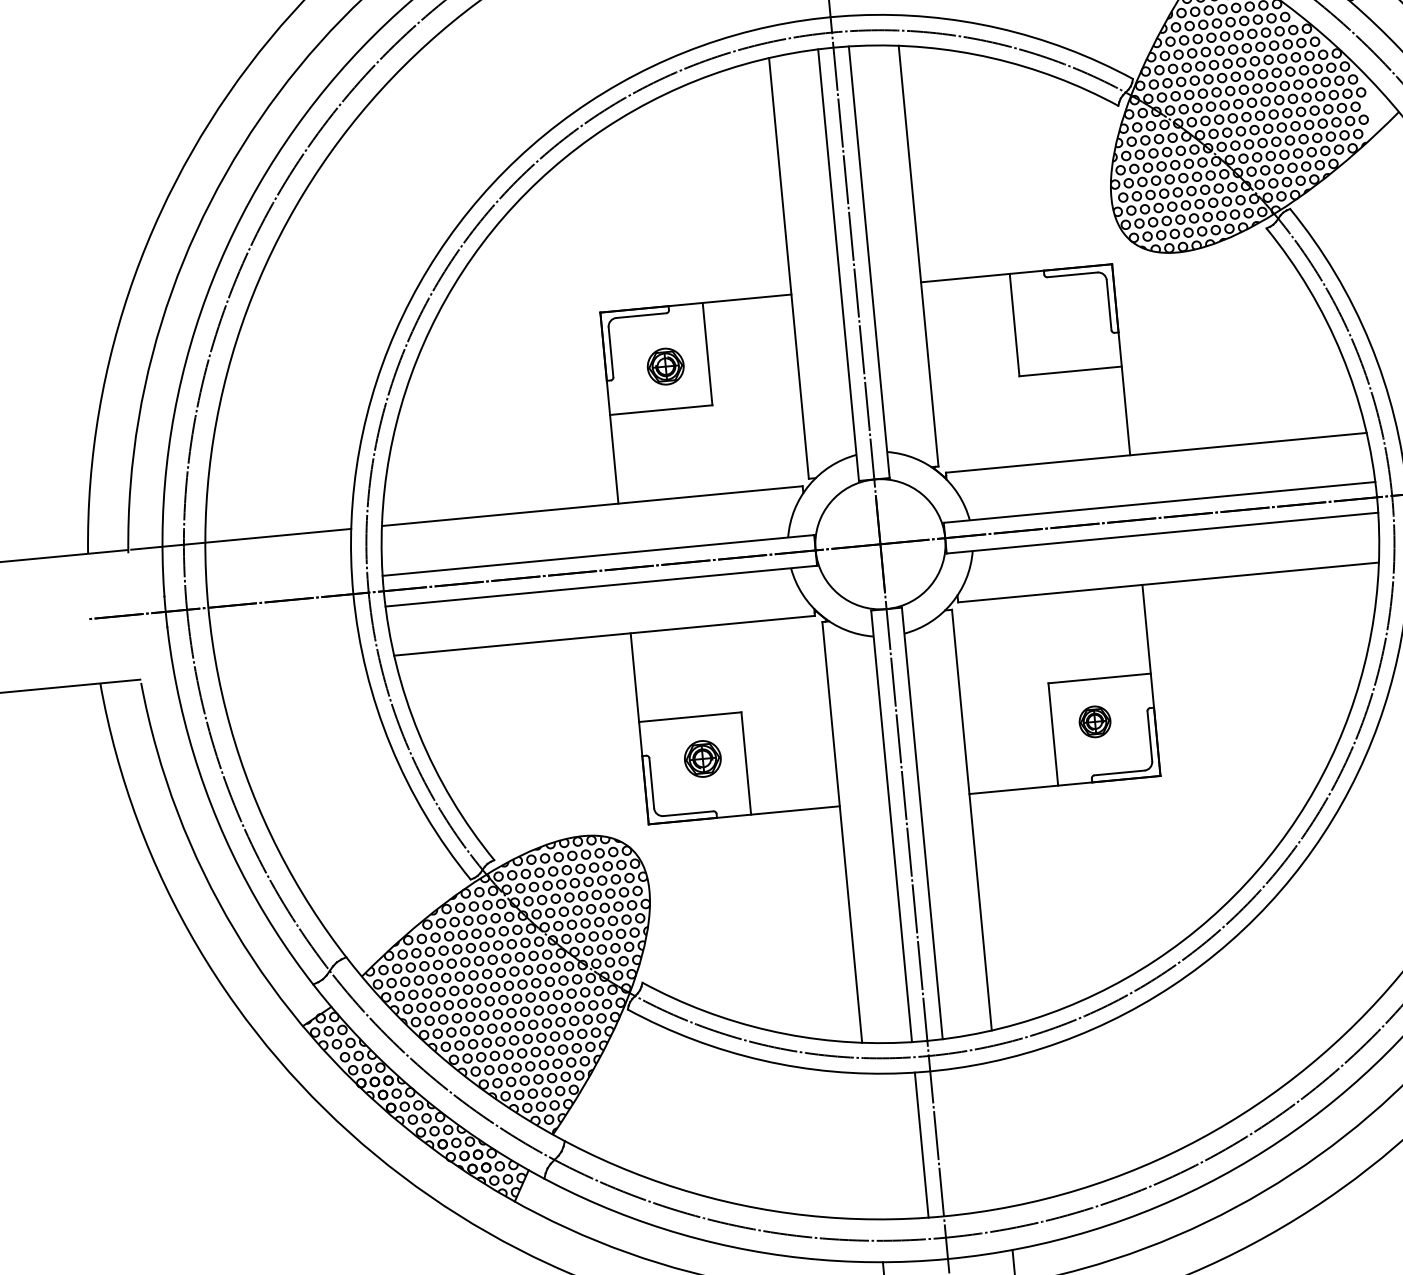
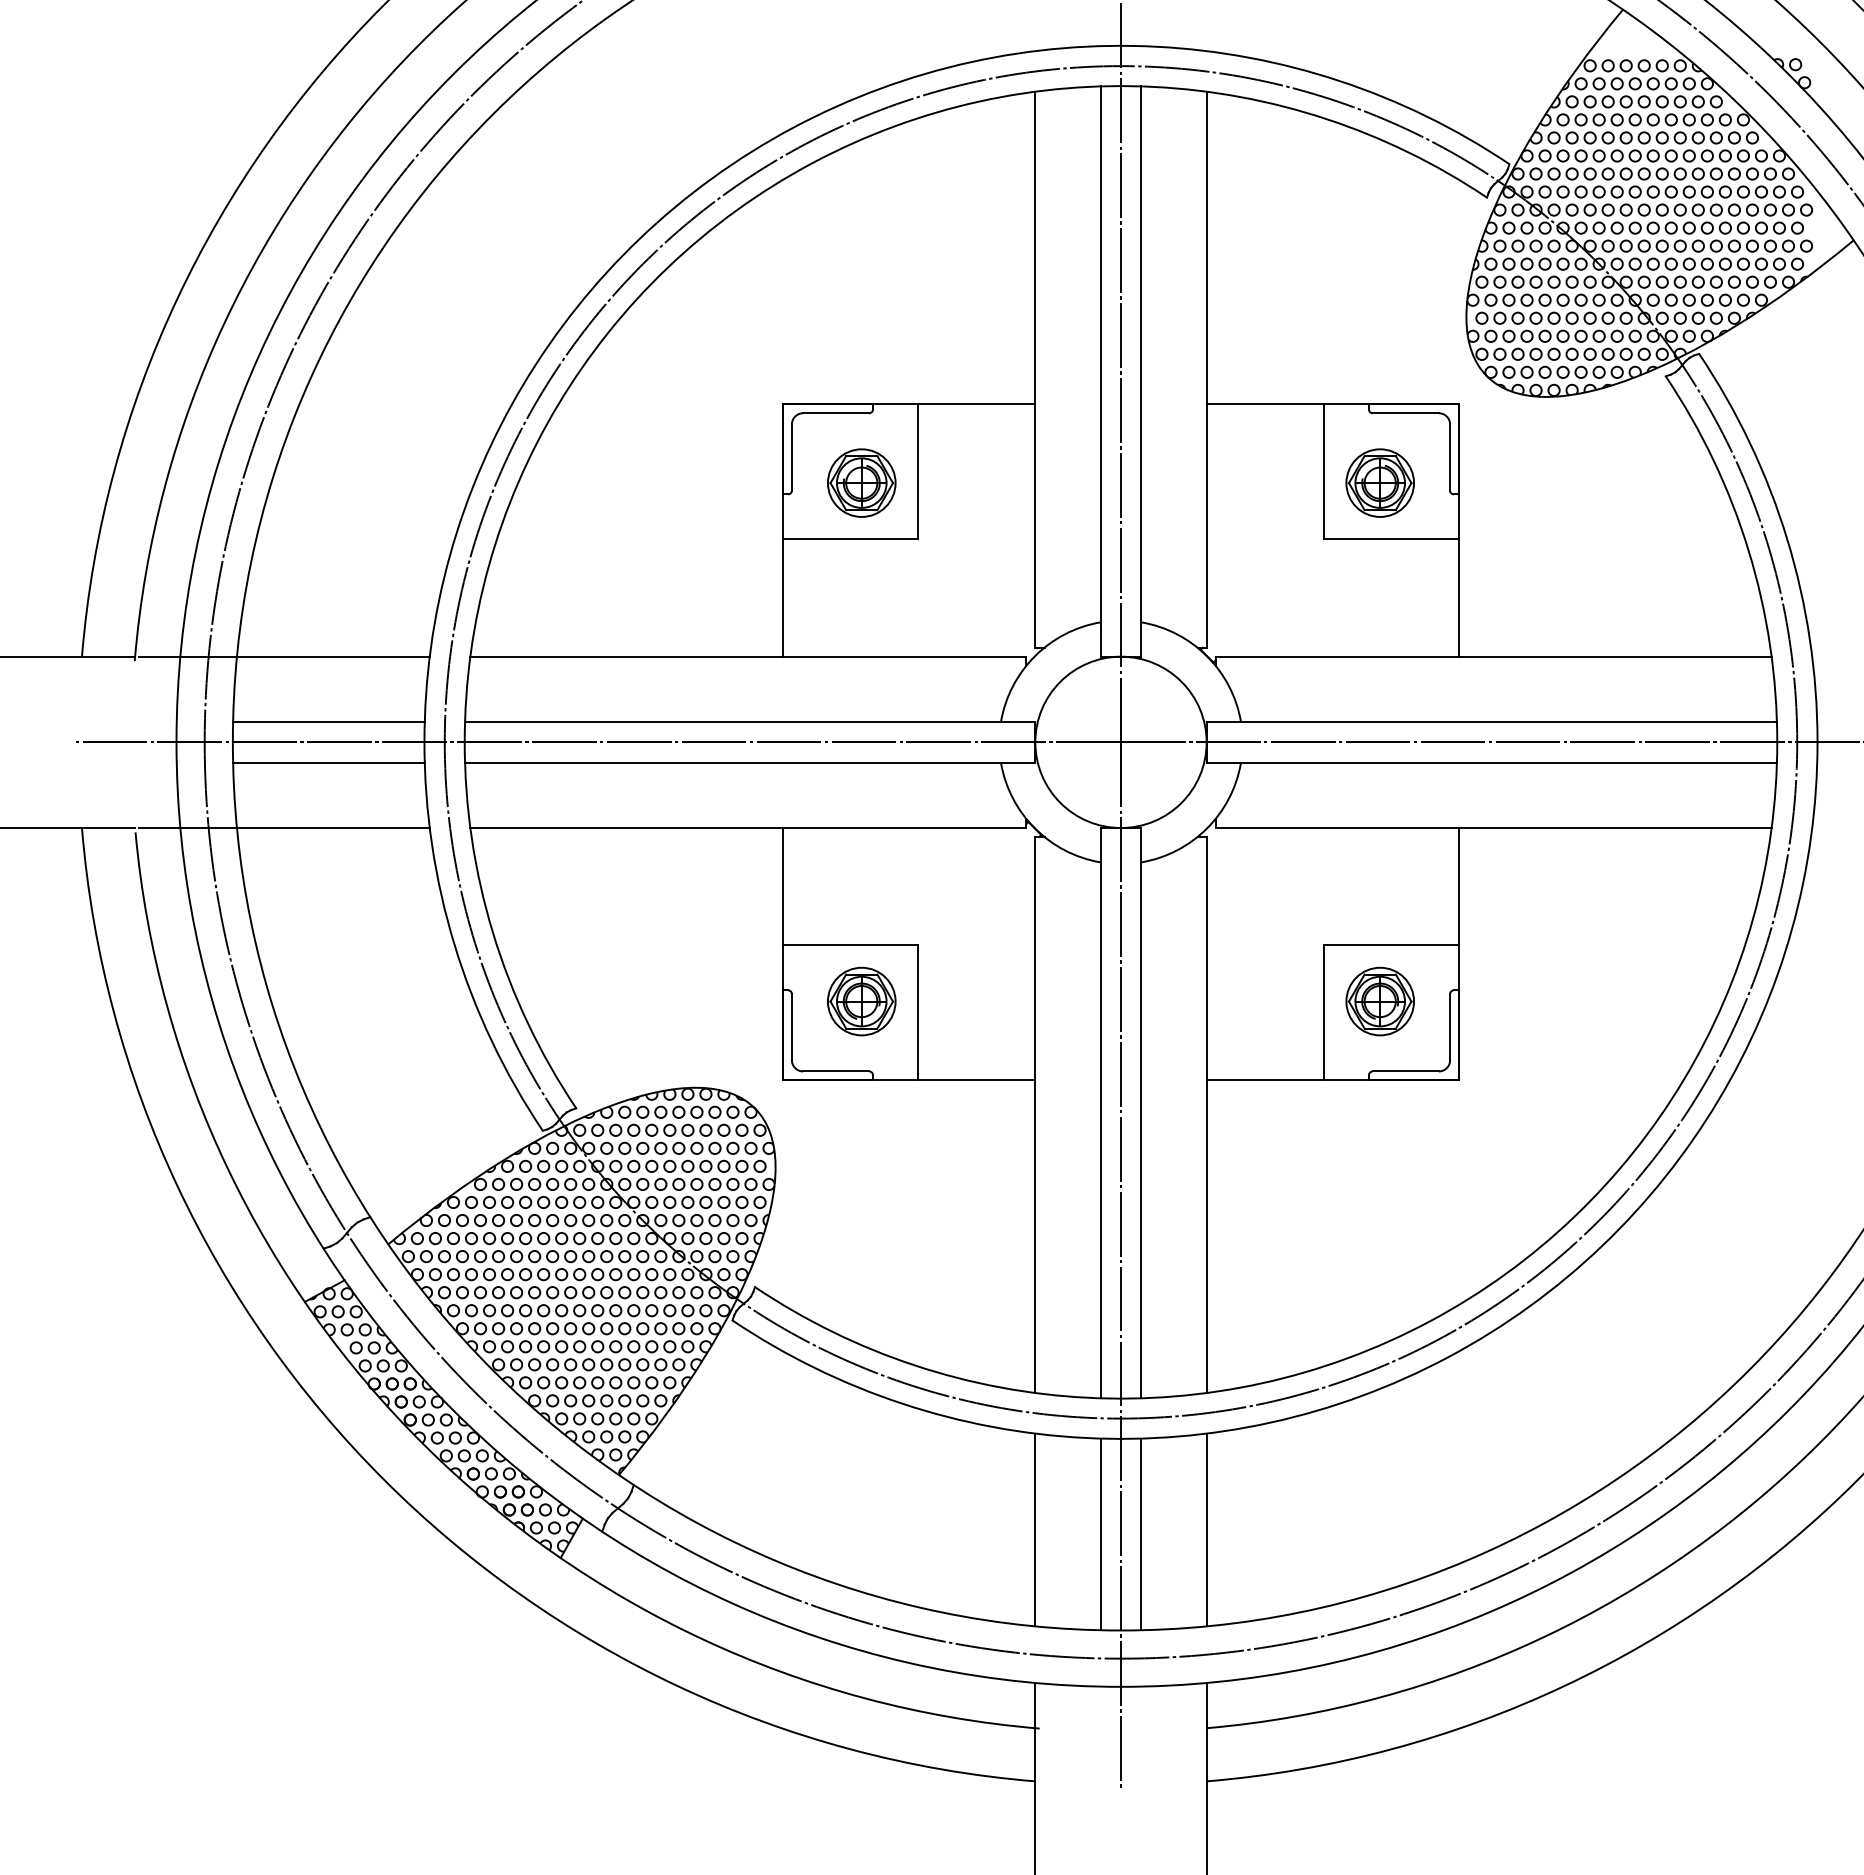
part: (1057, 329) -> (1379, 482), added
part: (665, 366) -> (861, 482), size x1.43
line: (279, 585) -> (328, 722), added
line: (282, 616) -> (328, 762), added
line: (252, 669) -> (283, 828), added
part: (1094, 721) -> (1379, 1001), size x1.67
part: (702, 758) -> (861, 1001), size x1.43
line: (1001, 1133) -> (1206, 1529), added
line: (952, 1142) -> (1141, 1534), added
line: (872, 1146) -> (1035, 1529), added

